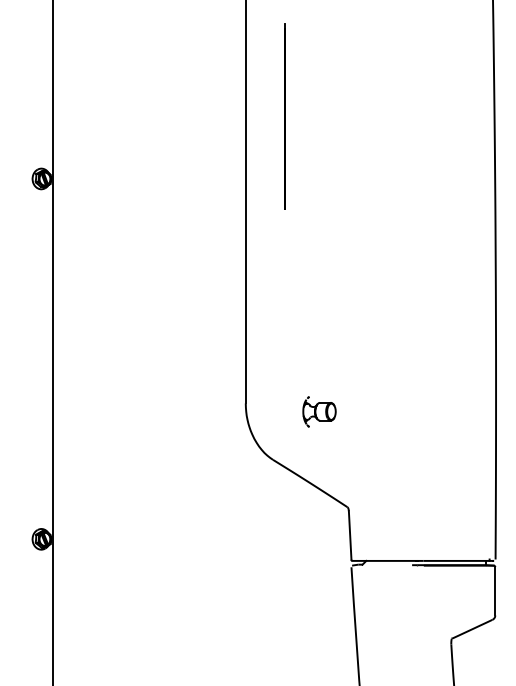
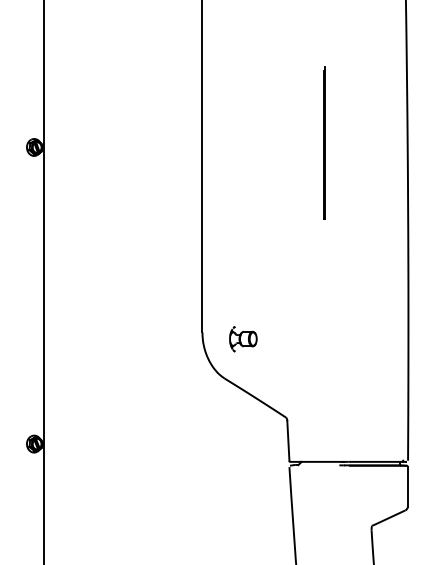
line: (284, 116) -> (324, 142), moved
part: (319, 411) -> (243, 338), moved

